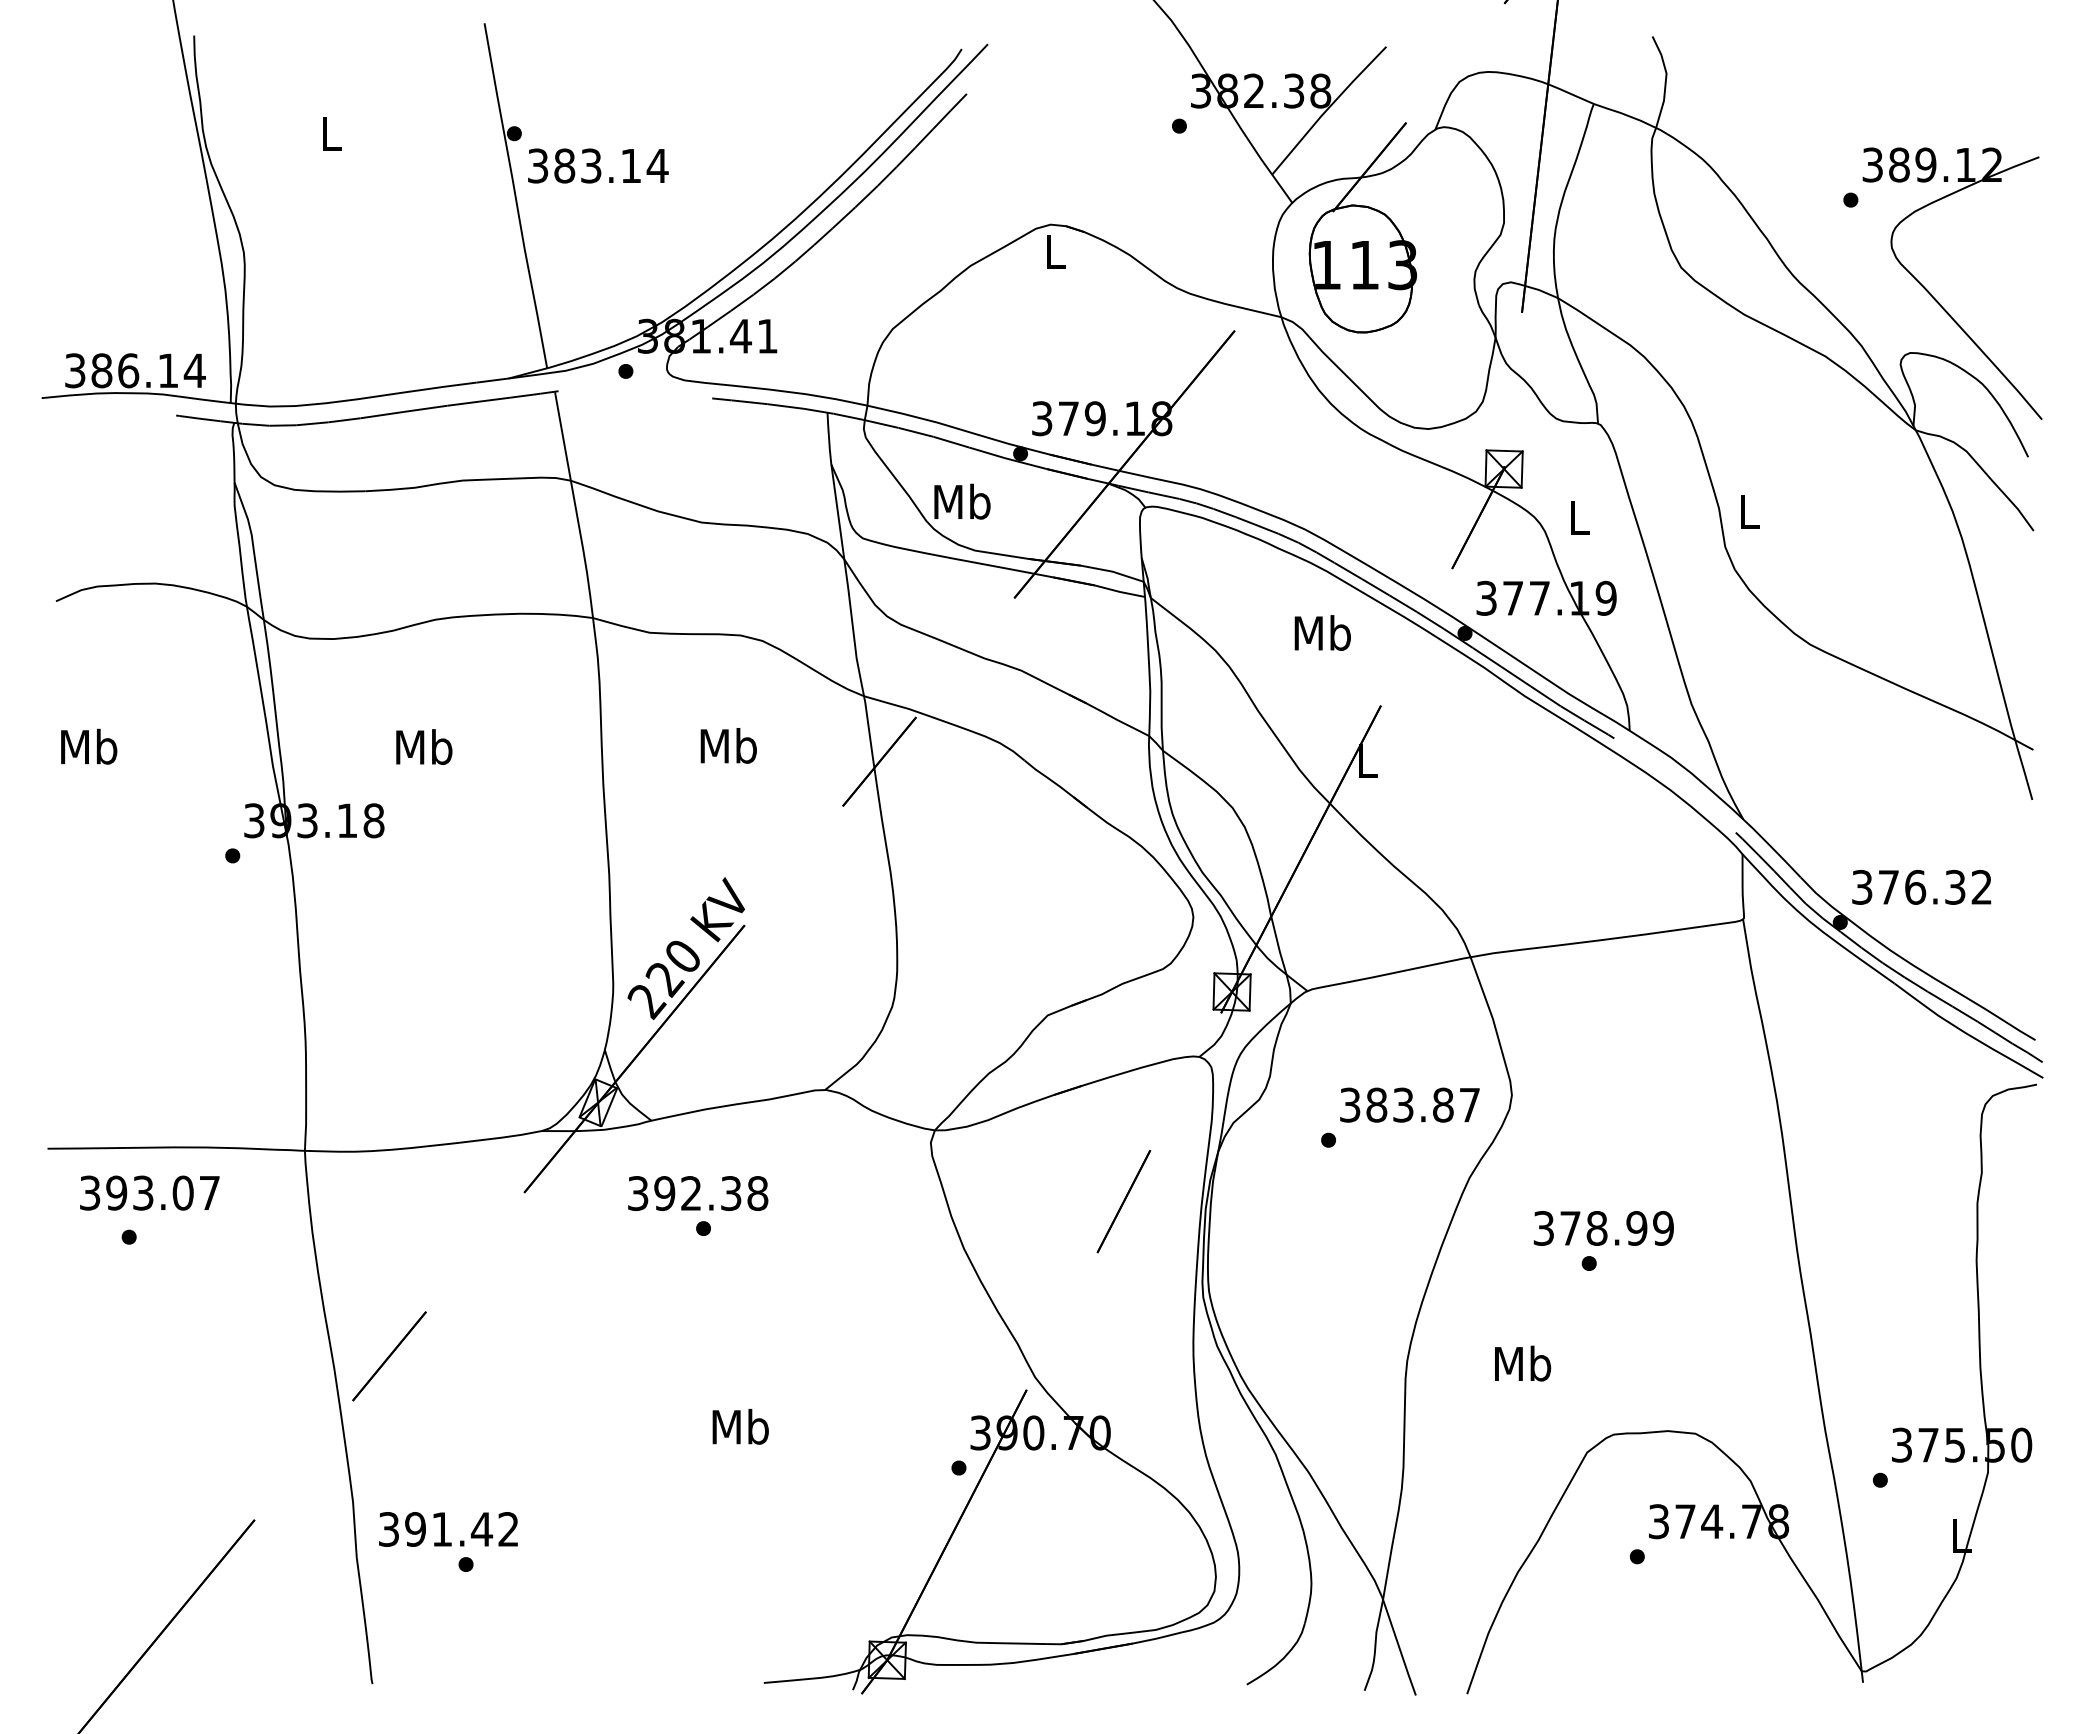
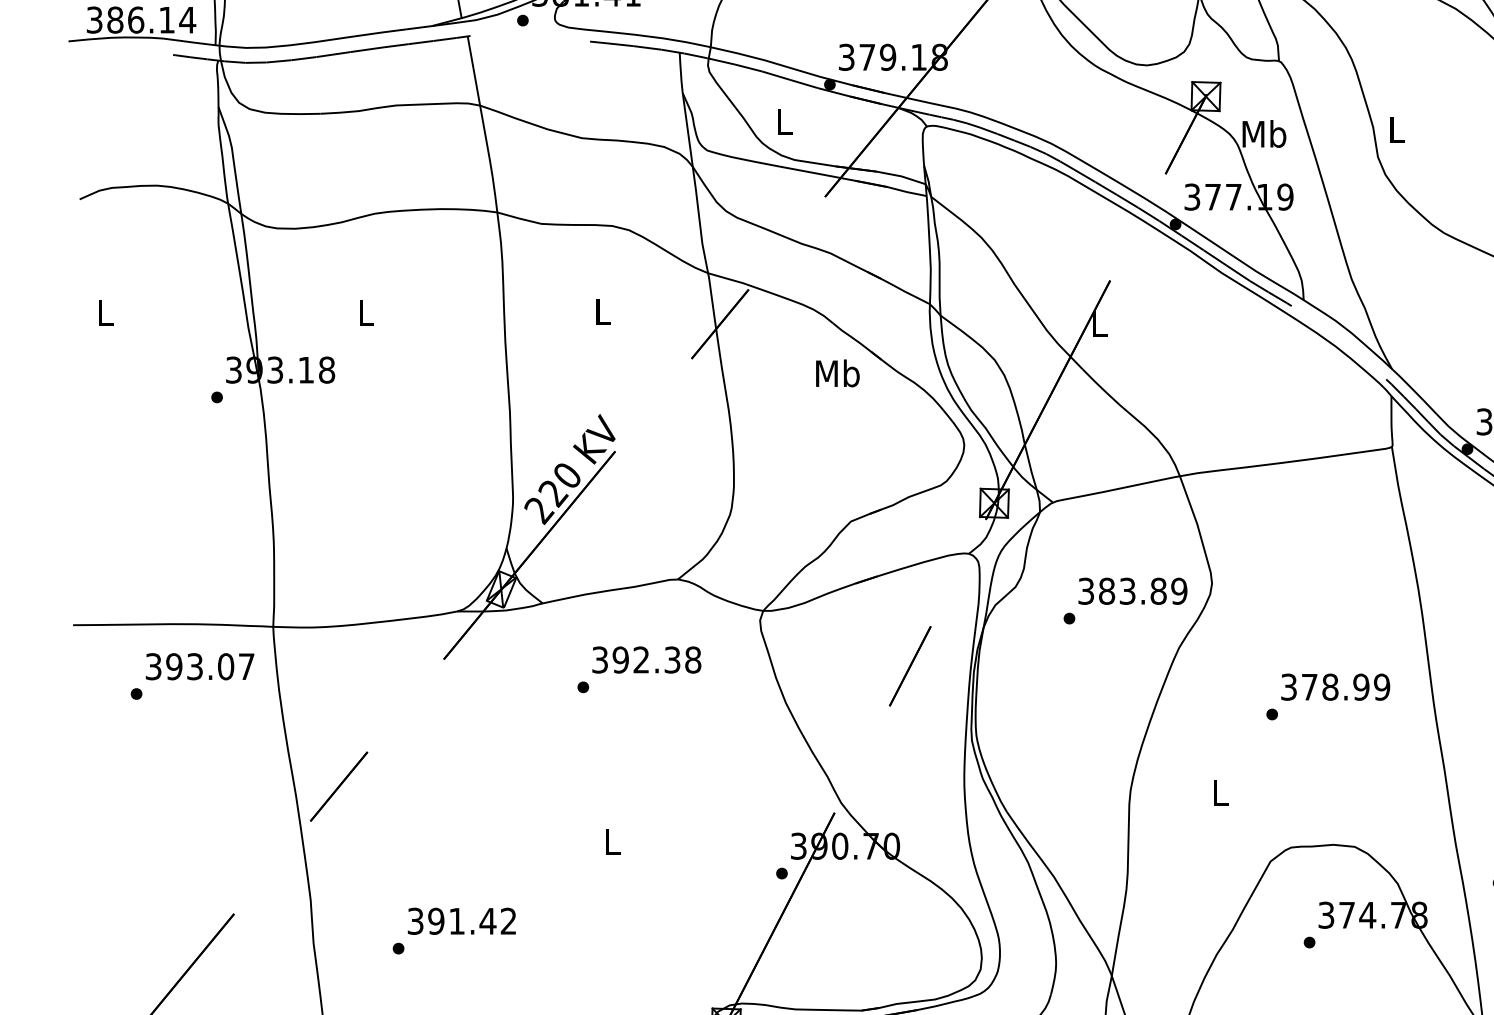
text: (962, 501) -> (784, 121), Mb -> L
text: (1579, 517) -> (1264, 134), L -> Mb
text: (1322, 632) -> (837, 373), moved
text: (728, 745) -> (602, 311), Mb -> L
text: (89, 746) -> (105, 312), Mb -> L
text: (424, 746) -> (366, 312), Mb -> L
text: (1469, 1104) -> (1179, 590), 383.87 -> 383.89
text: (149, 1192) -> (199, 666), moved
text: (698, 1193) -> (647, 660), moved
text: (1603, 1228) -> (1335, 687), moved
text: (1523, 1363) -> (1221, 792), Mb -> L
text: (740, 1426) -> (612, 841), Mb -> L
text: (448, 1529) -> (461, 921), moved

